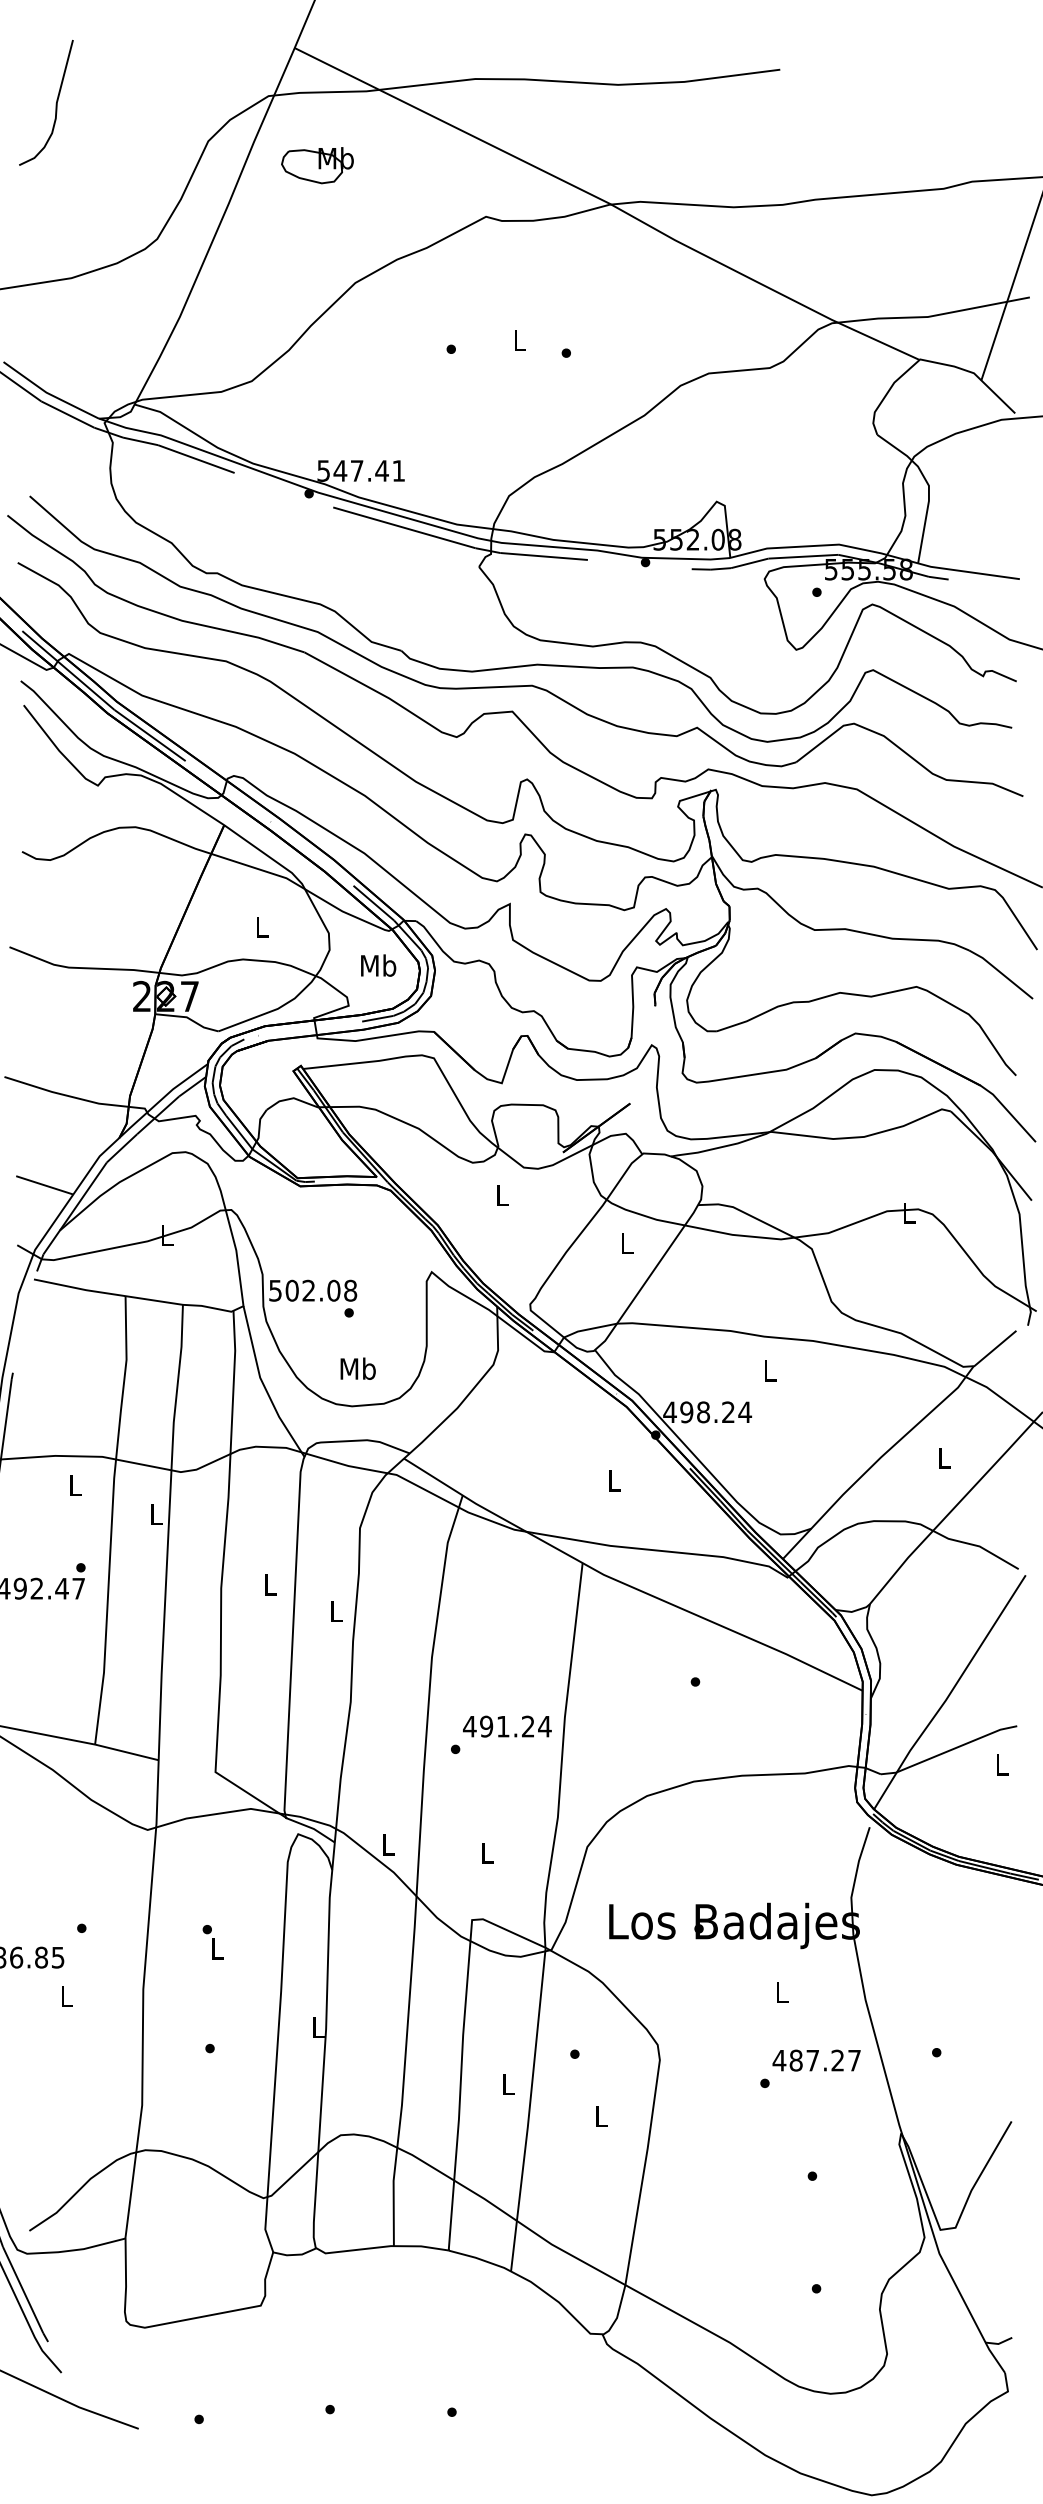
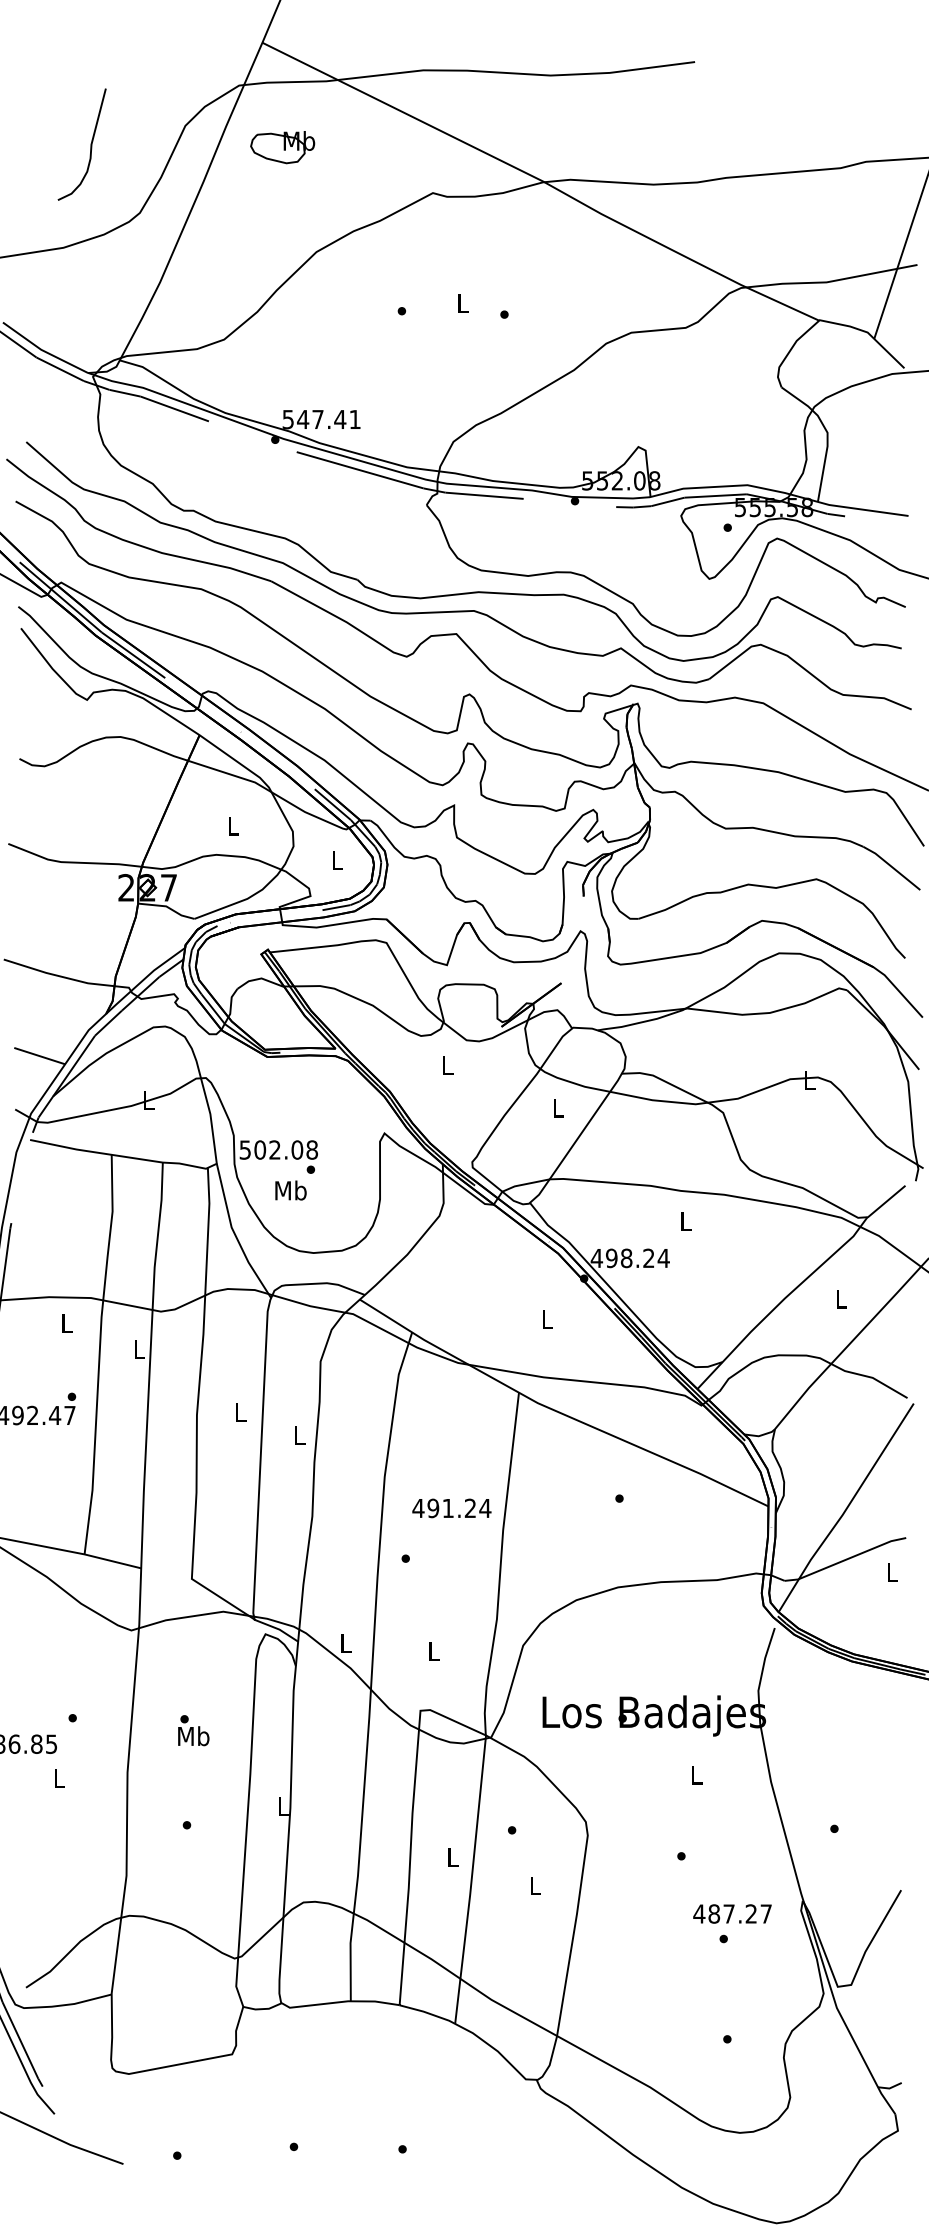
curve: (55, 102) -> (90, 144), moved
text: (377, 965) -> (336, 860), Mb -> L
text: (357, 1368) -> (290, 1190), moved
text: (506, 1726) -> (451, 1508), moved
text: (217, 1948) -> (193, 1736), L -> Mb
text: (816, 2060) -> (732, 1913), moved

